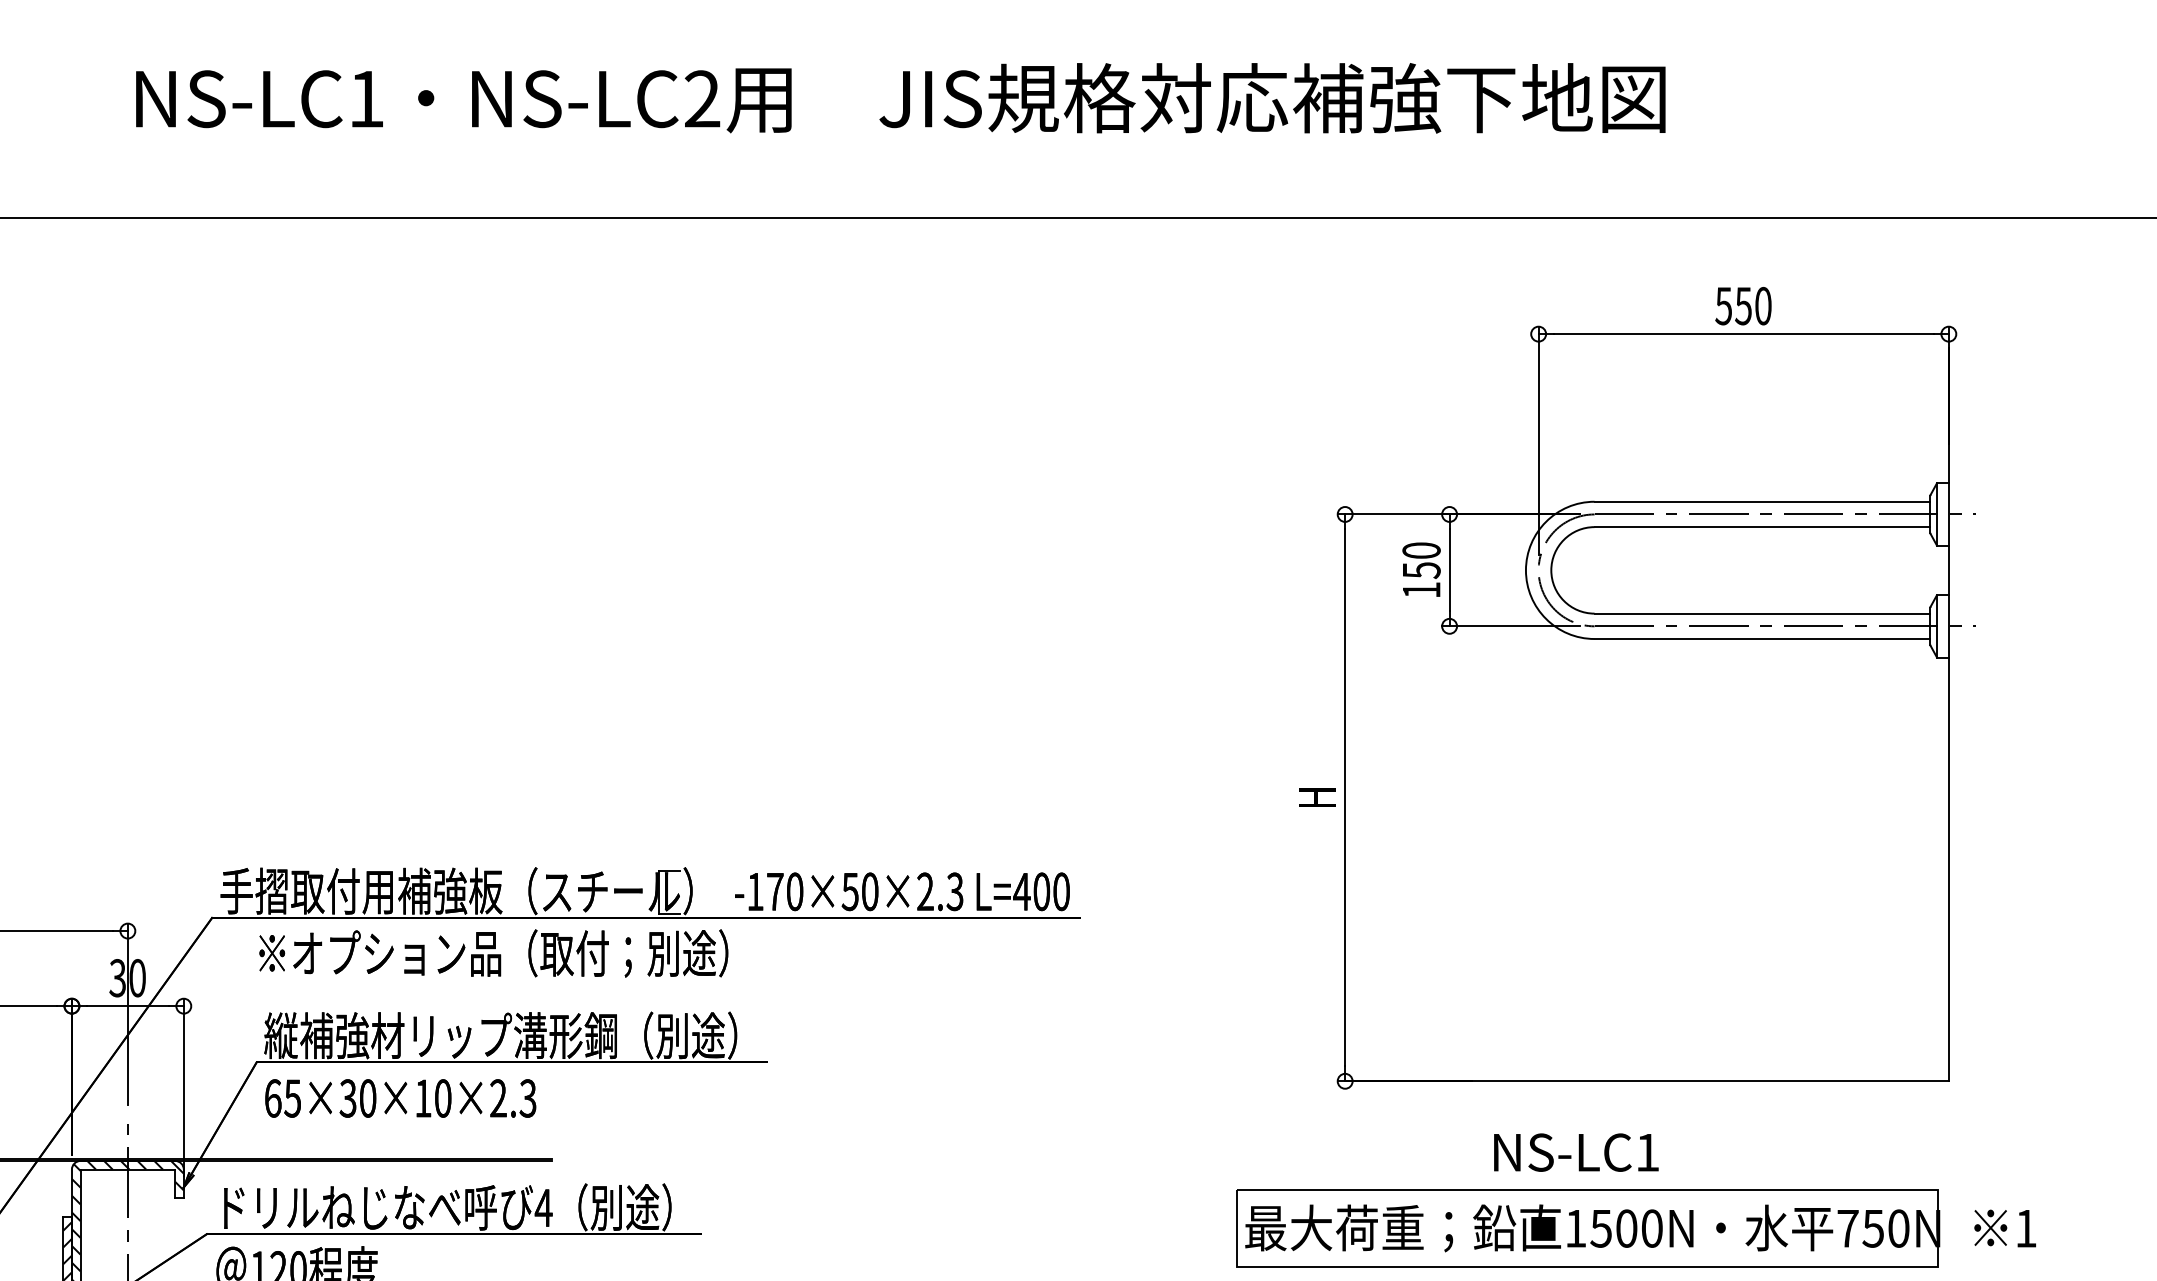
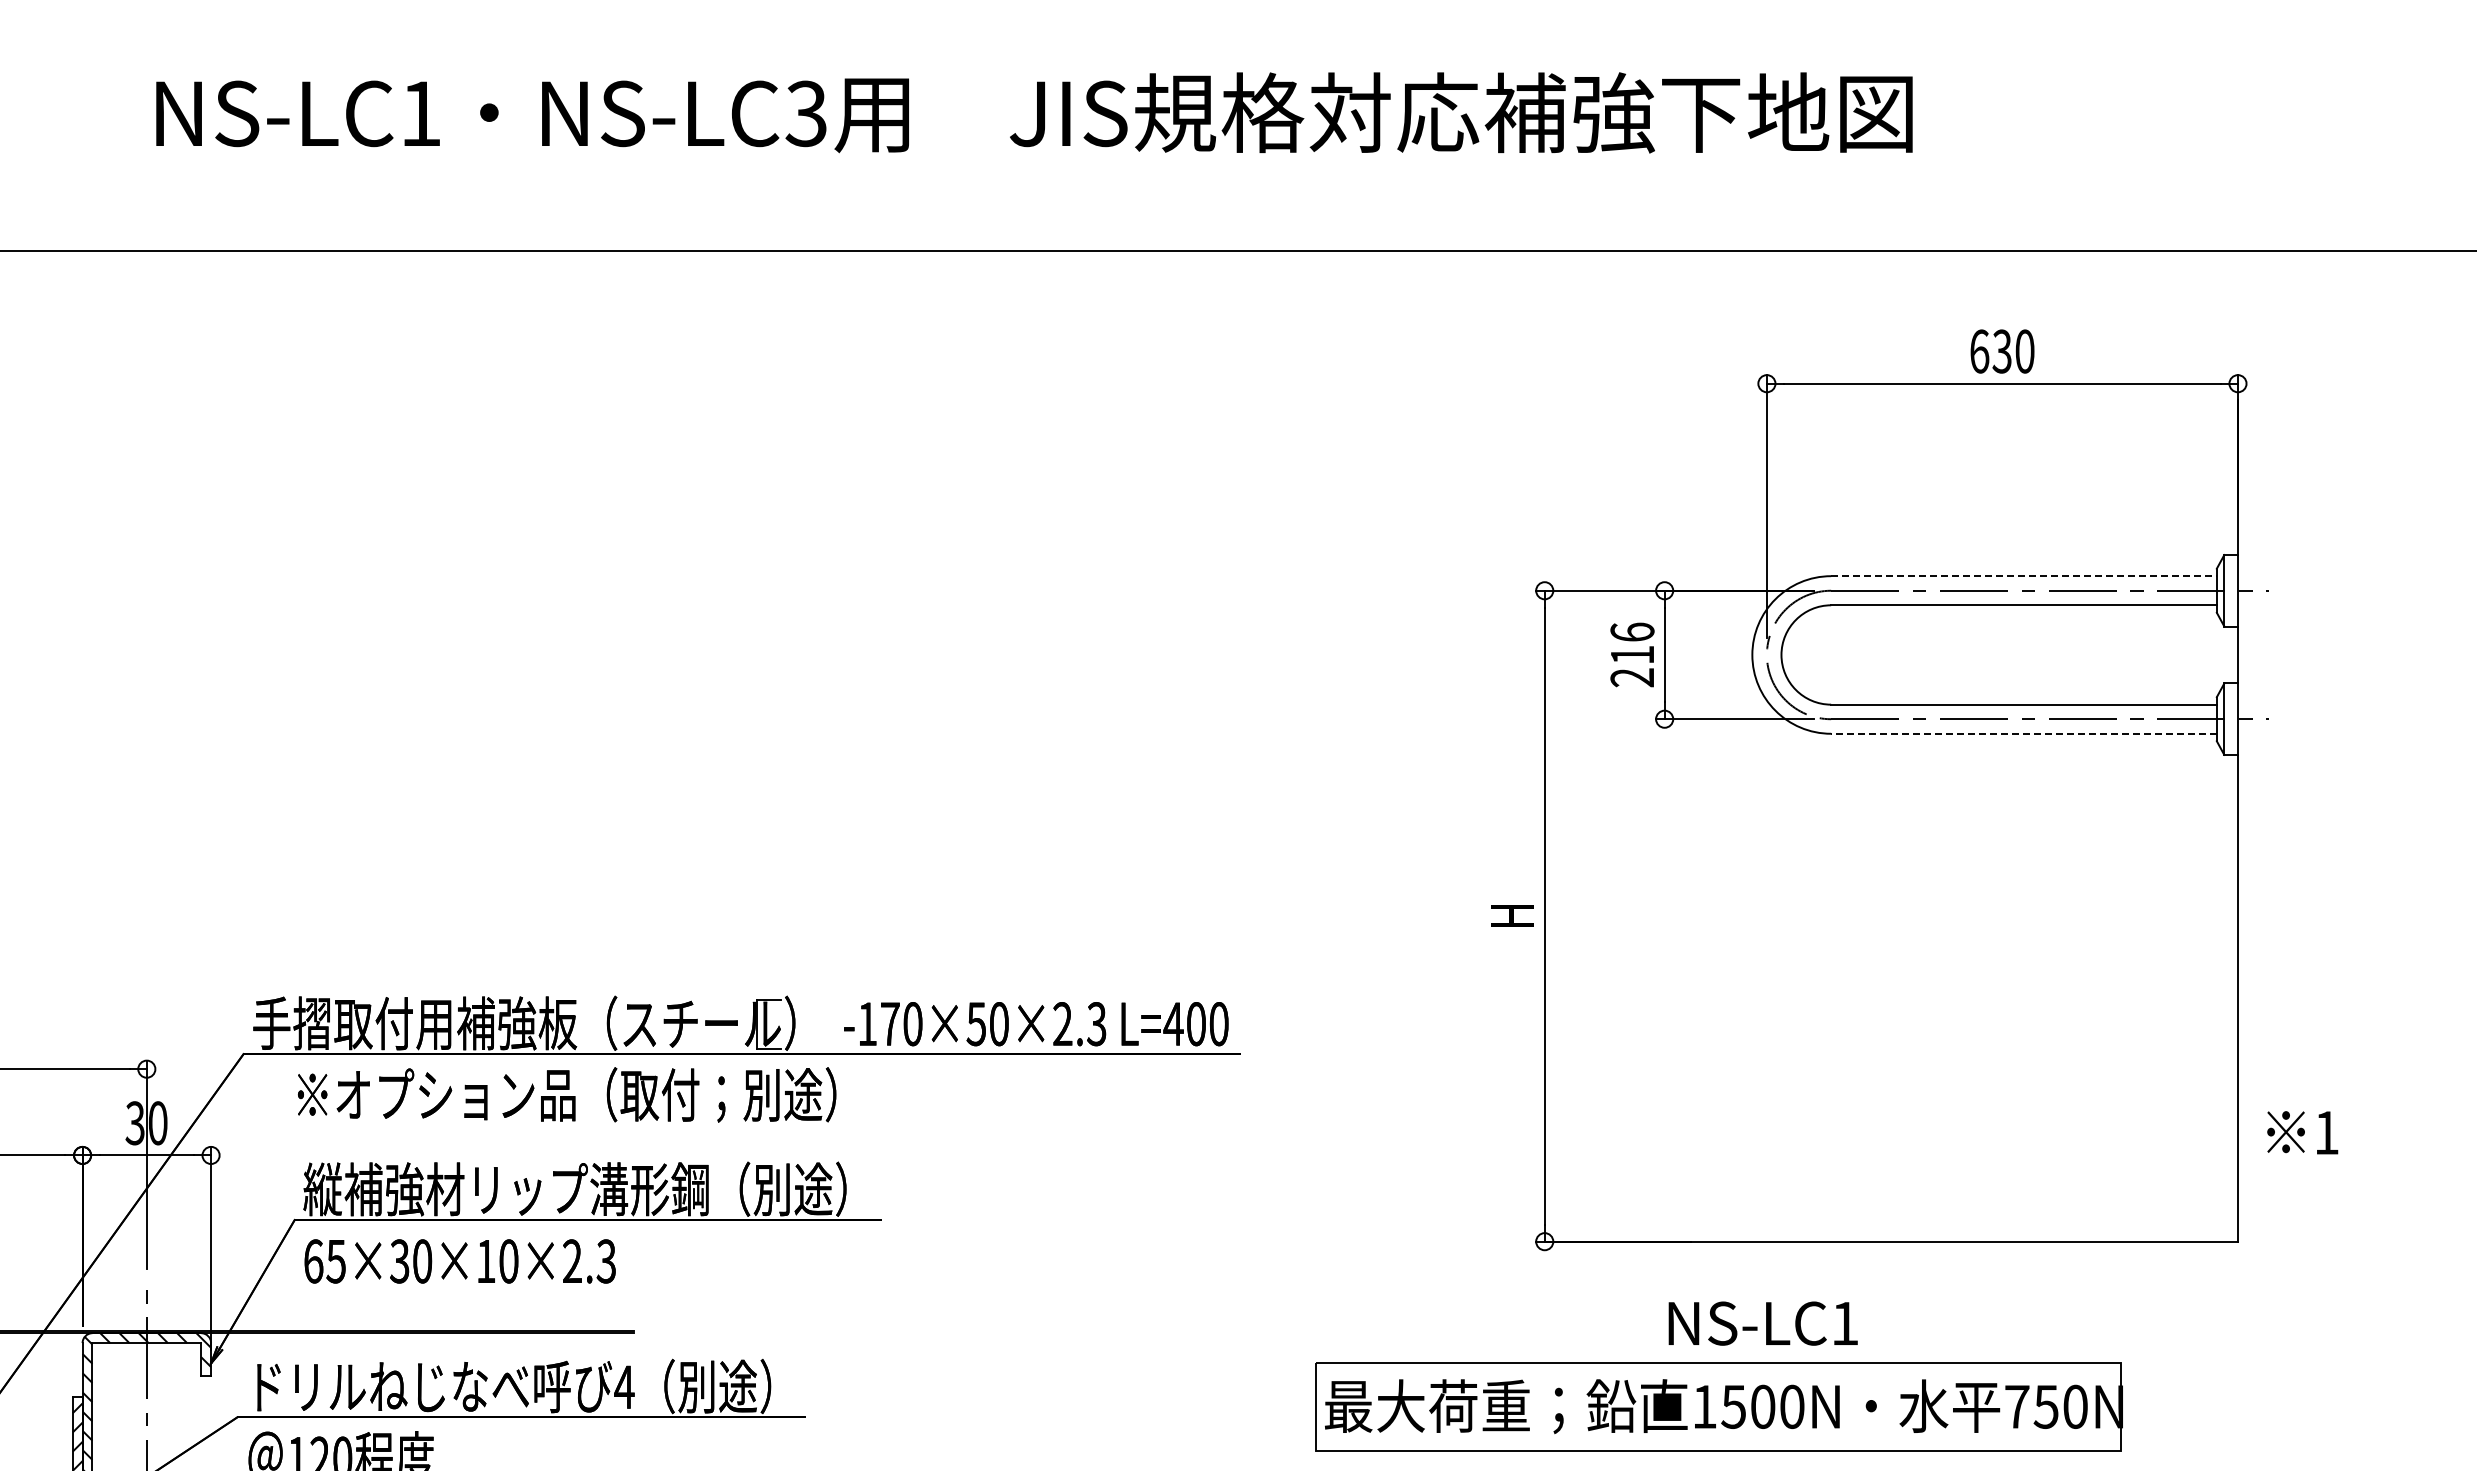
text: (701, 99) -> (805, 114), NS-LC2 -> NS-LC3
text: (1733, 306) -> (1990, 351), 550 -> 630
line: (1762, 502) -> (2023, 576), solid -> dashed
text: (1421, 569) -> (1632, 654), 150 -> 216
line: (1762, 638) -> (2023, 733), solid -> dashed
text: (1575, 1152) -> (1762, 1323), moved
part: (1587, 1228) -> (1718, 1406), moved
text: (2005, 1228) -> (2302, 1132), moved

